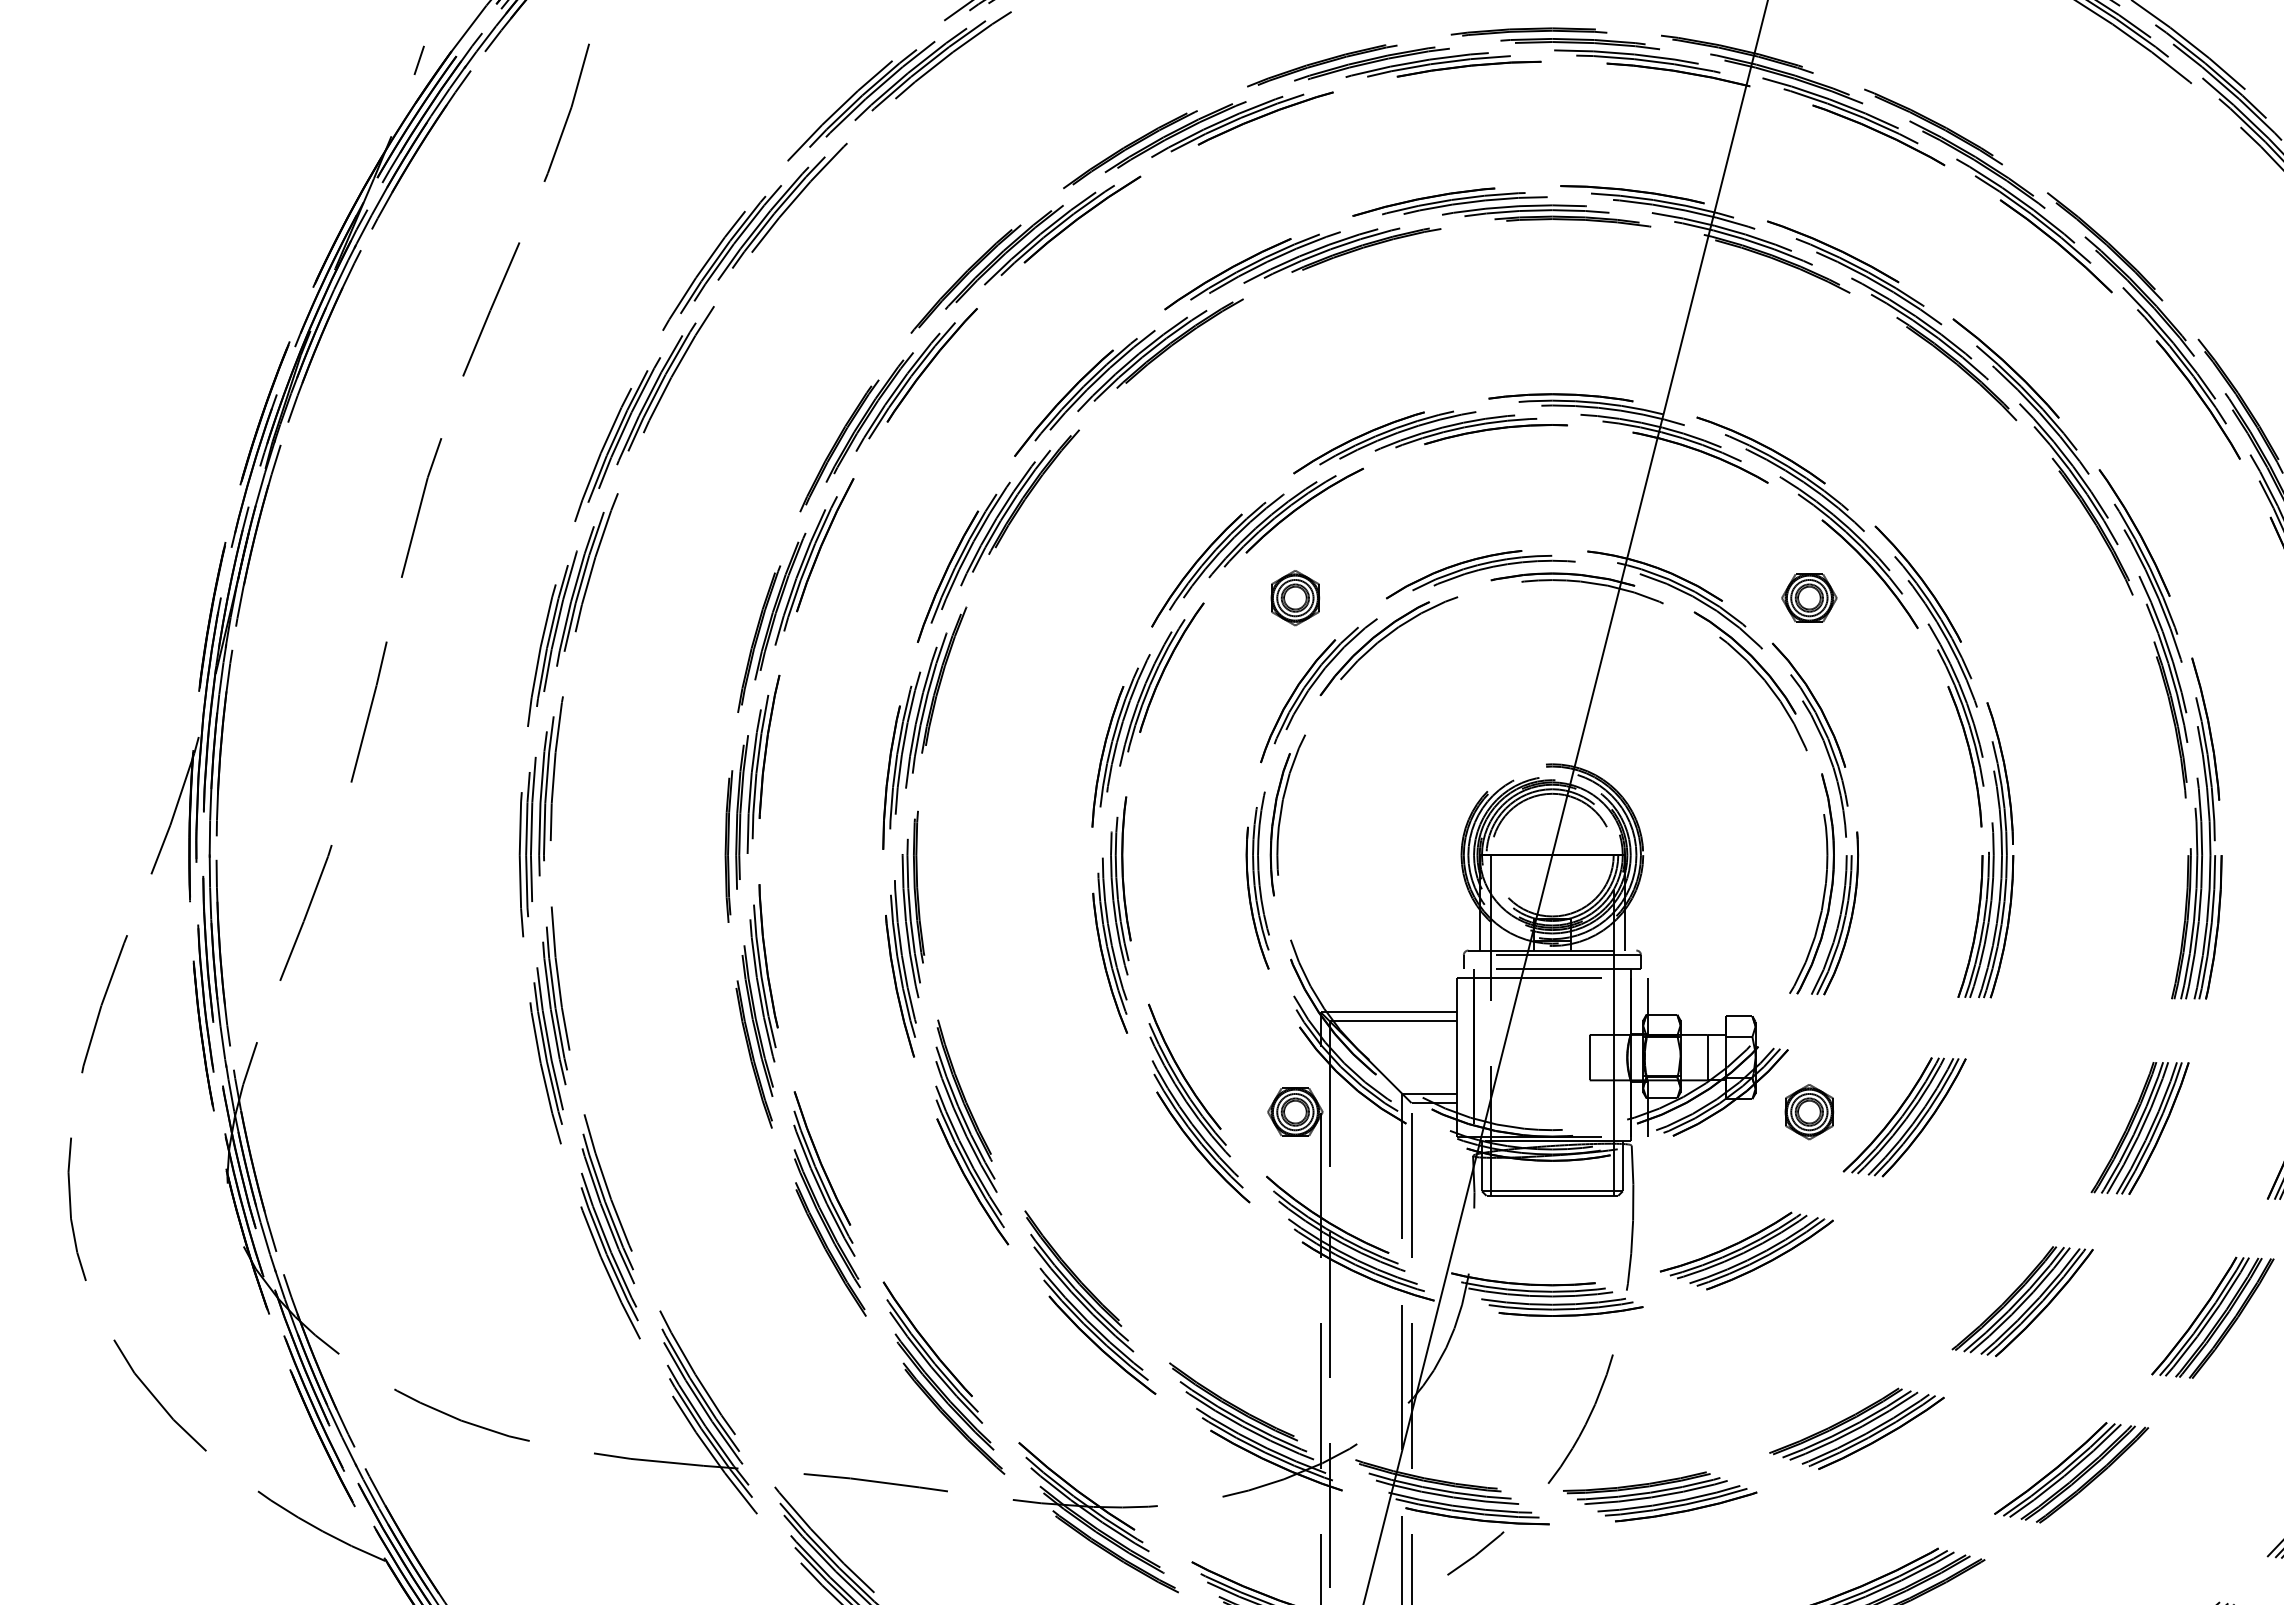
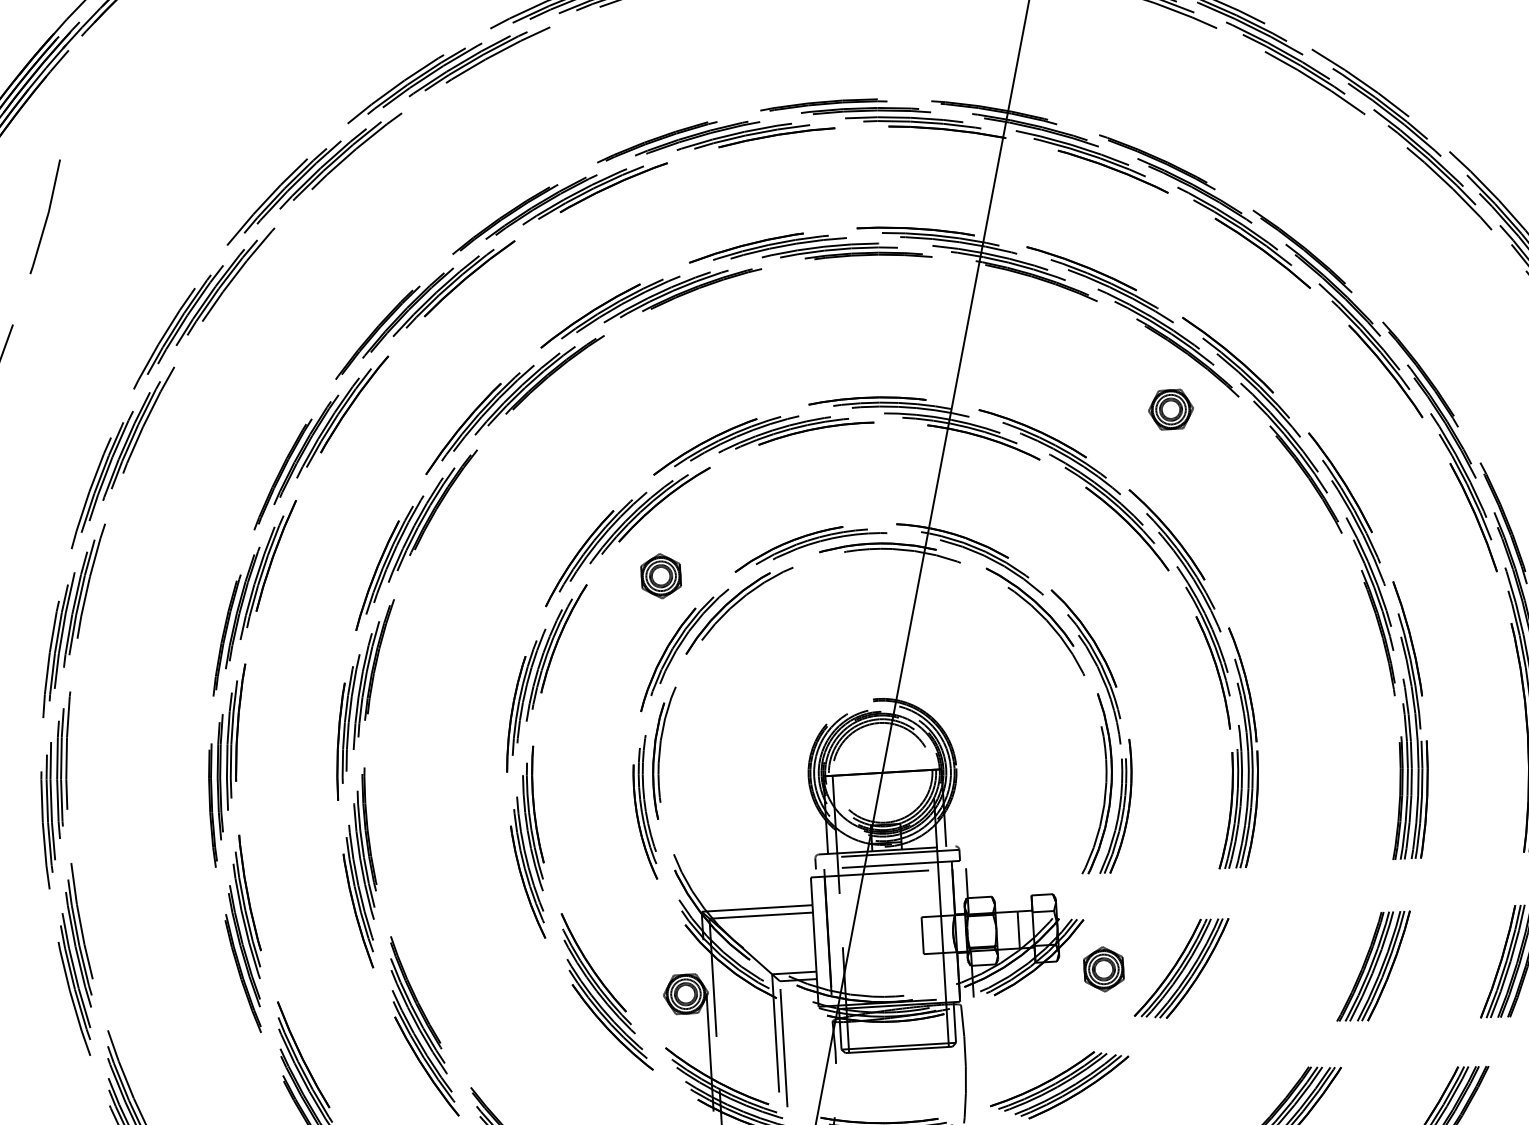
part: (1809, 597) -> (1171, 409), moved

